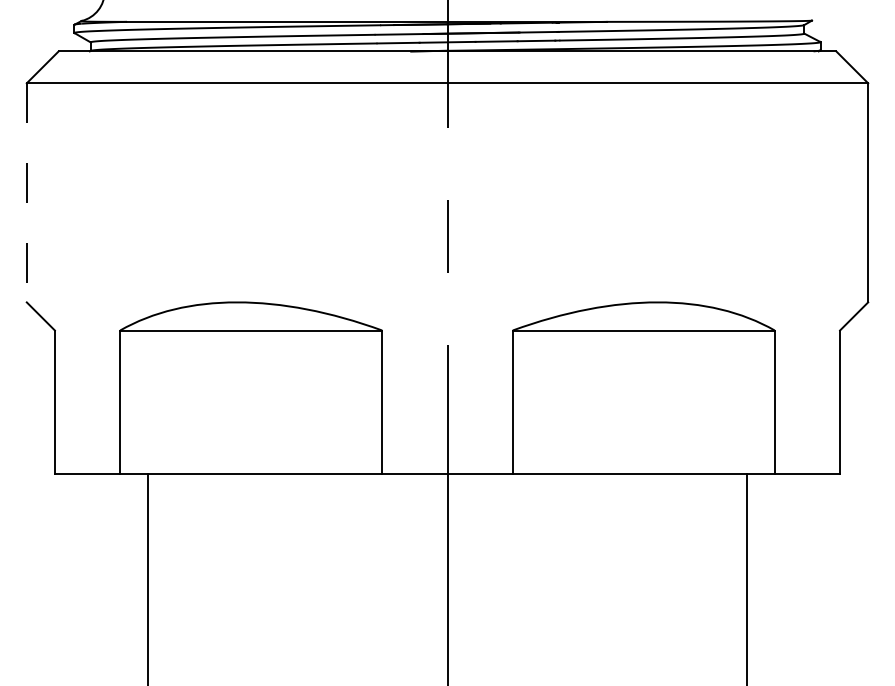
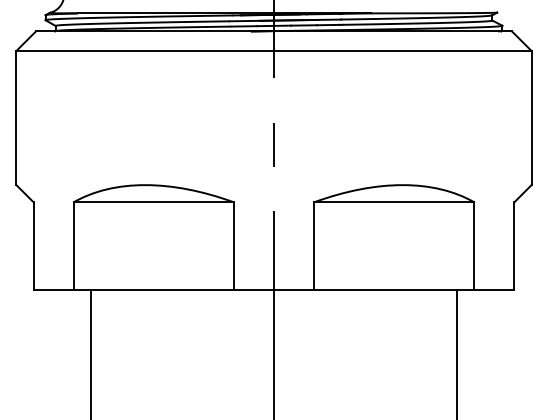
line: (26, 193) -> (16, 118), dashed -> solid

